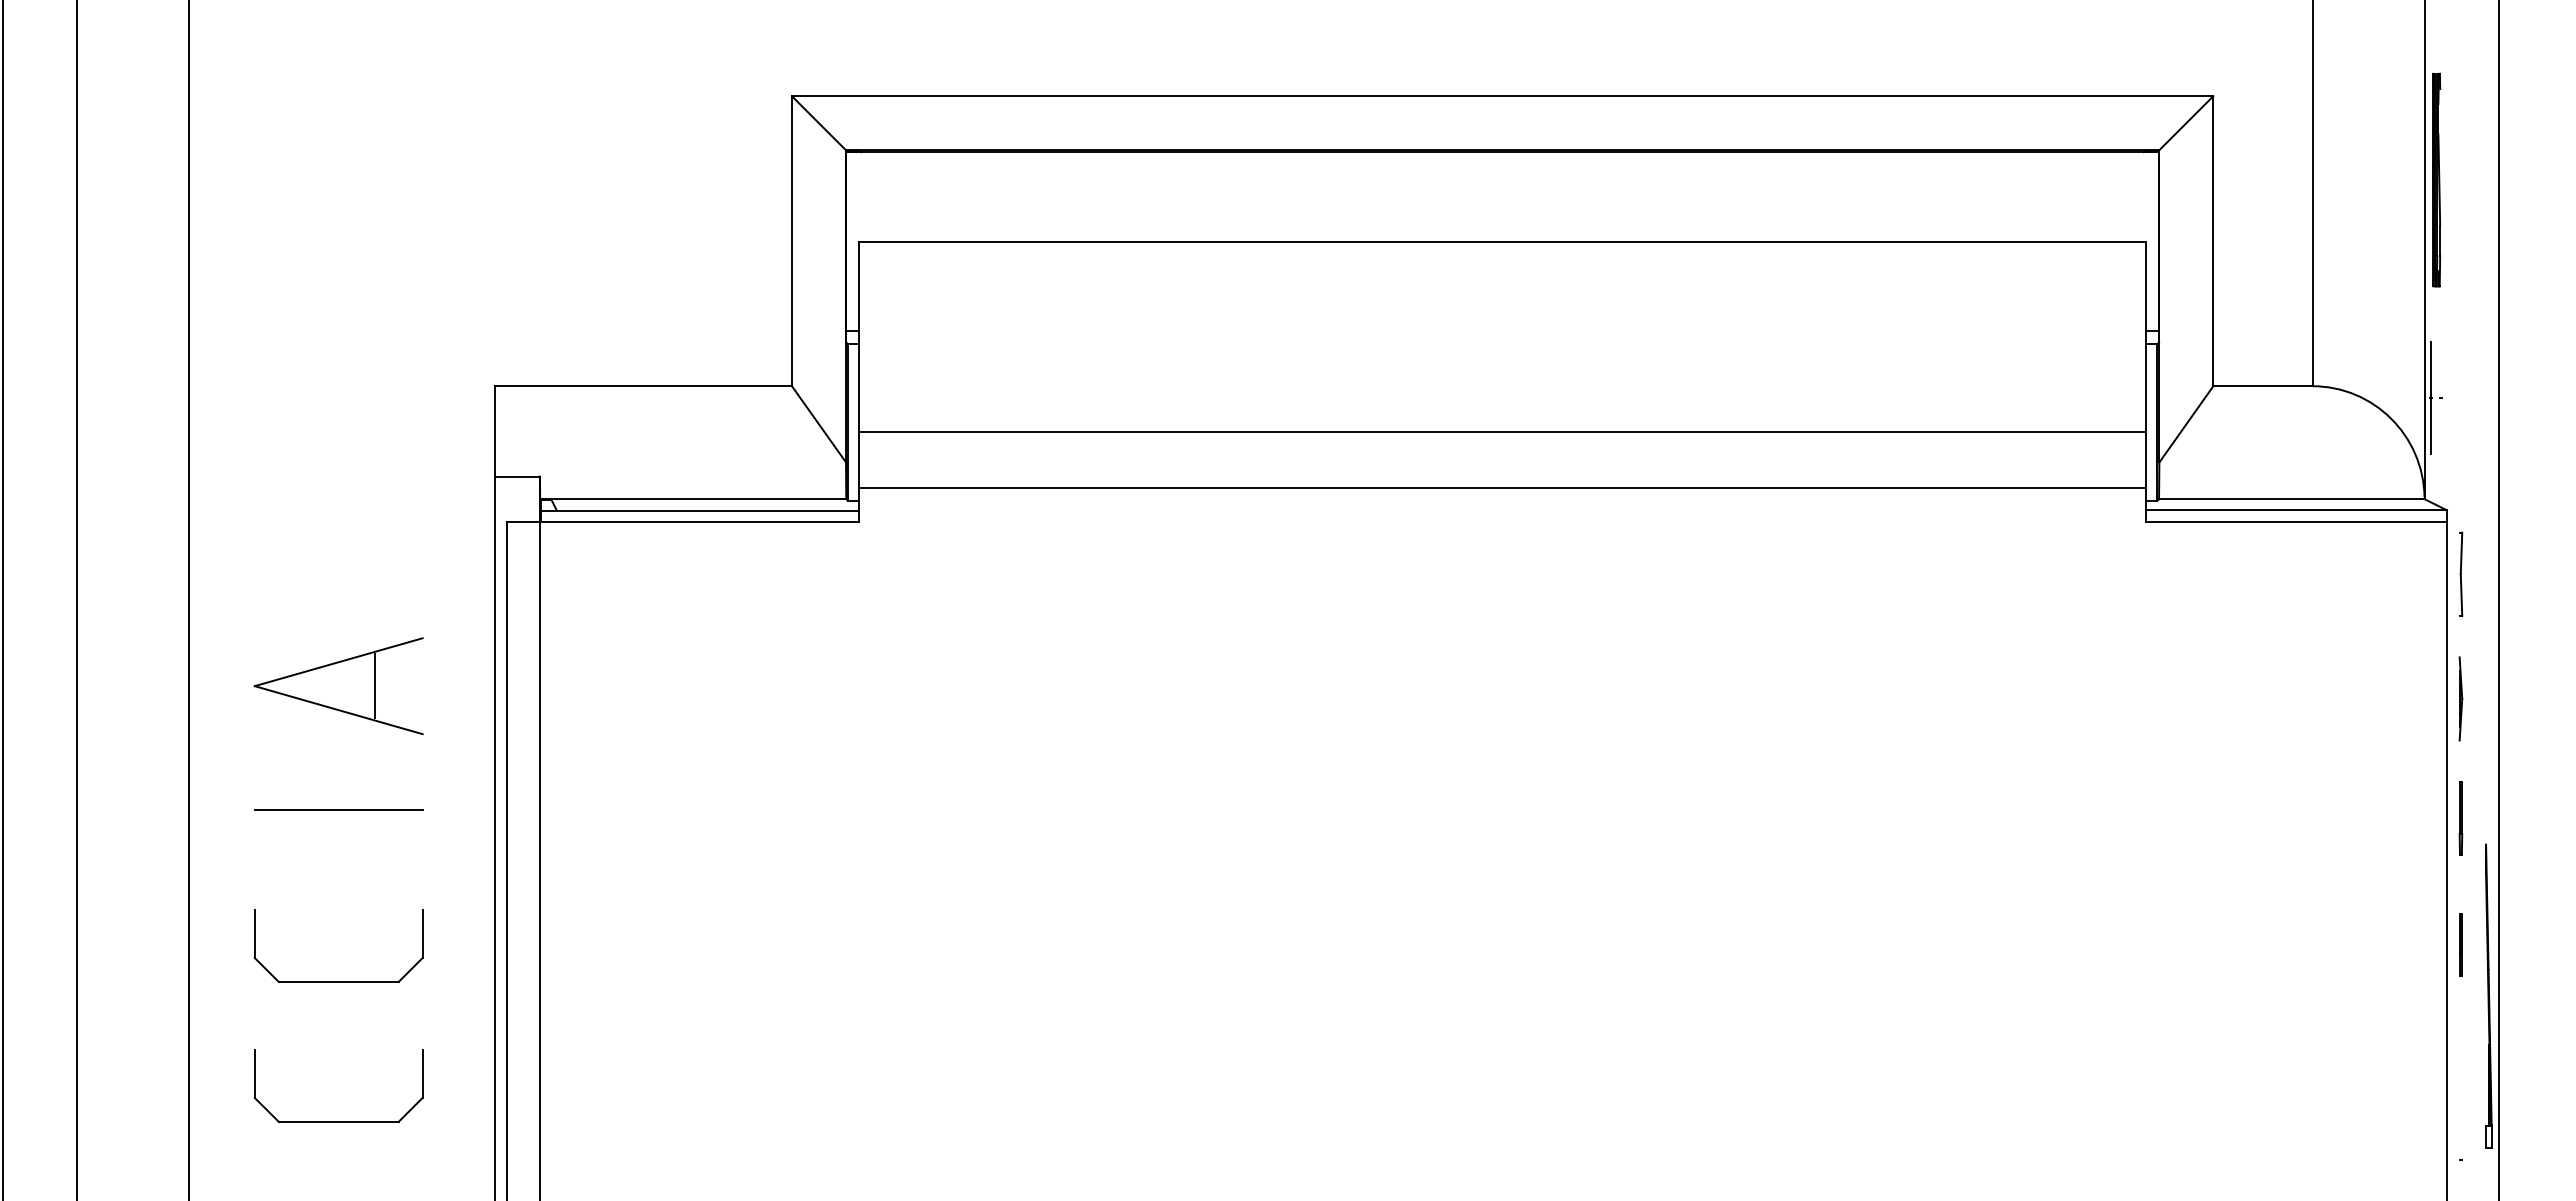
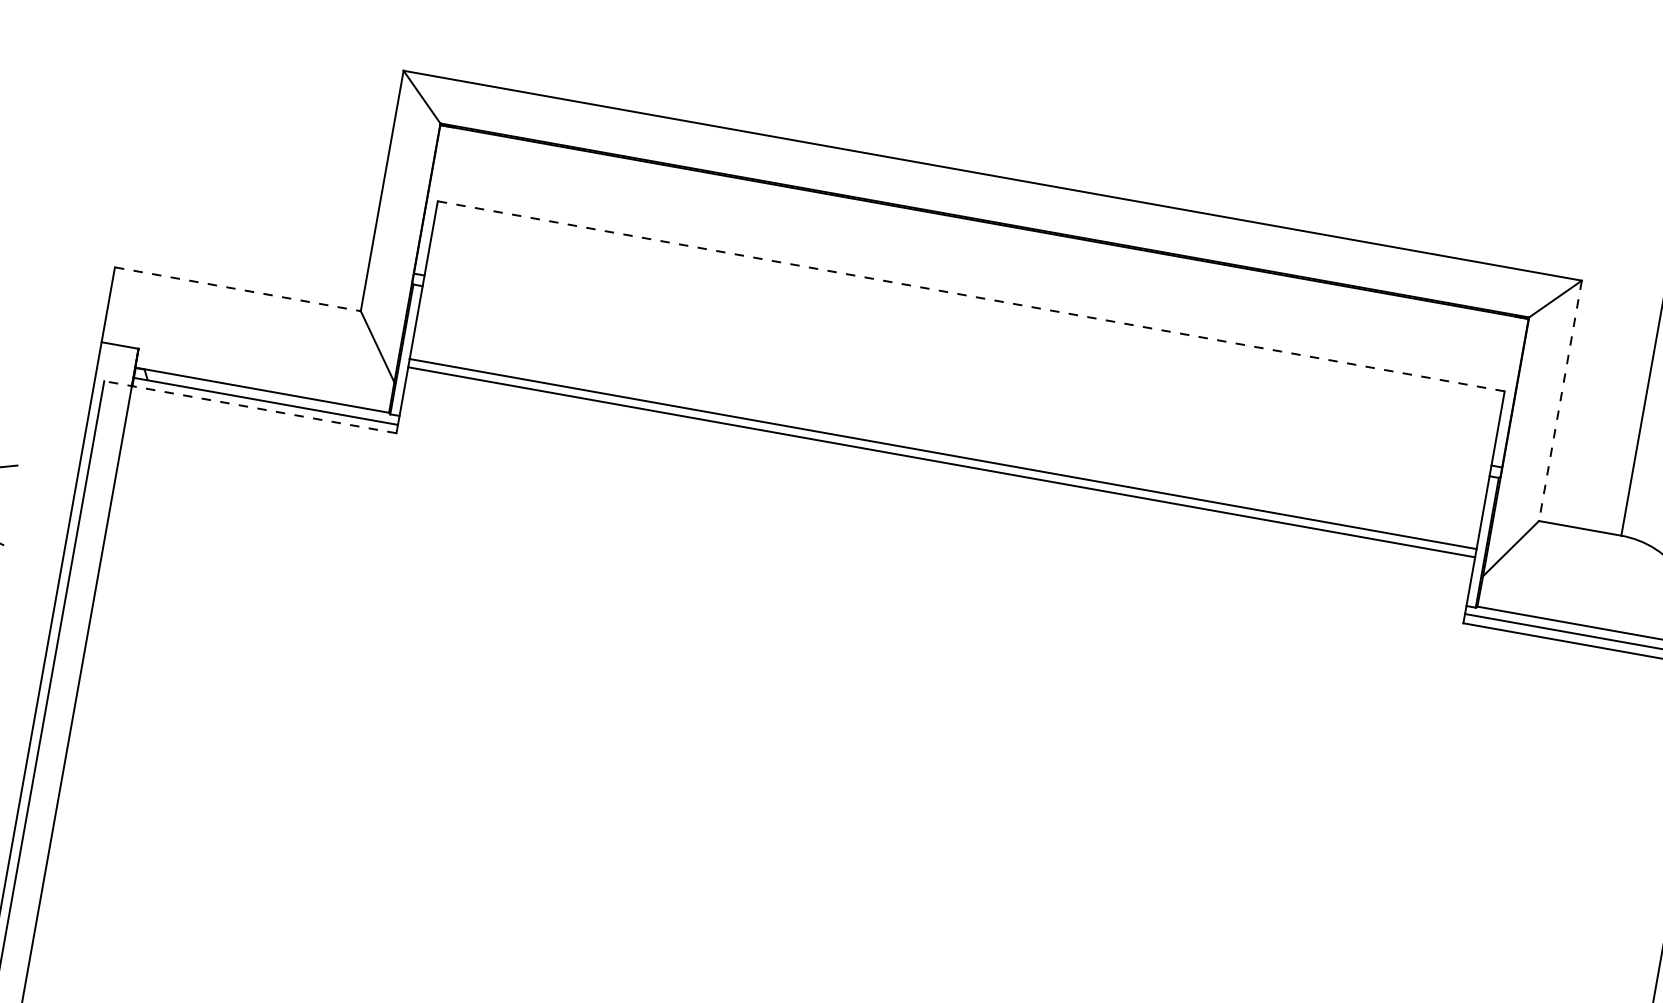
line: (1502, 241) -> (971, 296), solid -> dashed
line: (2213, 241) -> (1560, 401), solid -> dashed
line: (644, 386) -> (238, 289), solid -> dashed
line: (1502, 487) -> (941, 461), moved
line: (682, 521) -> (250, 407), solid -> dashed

